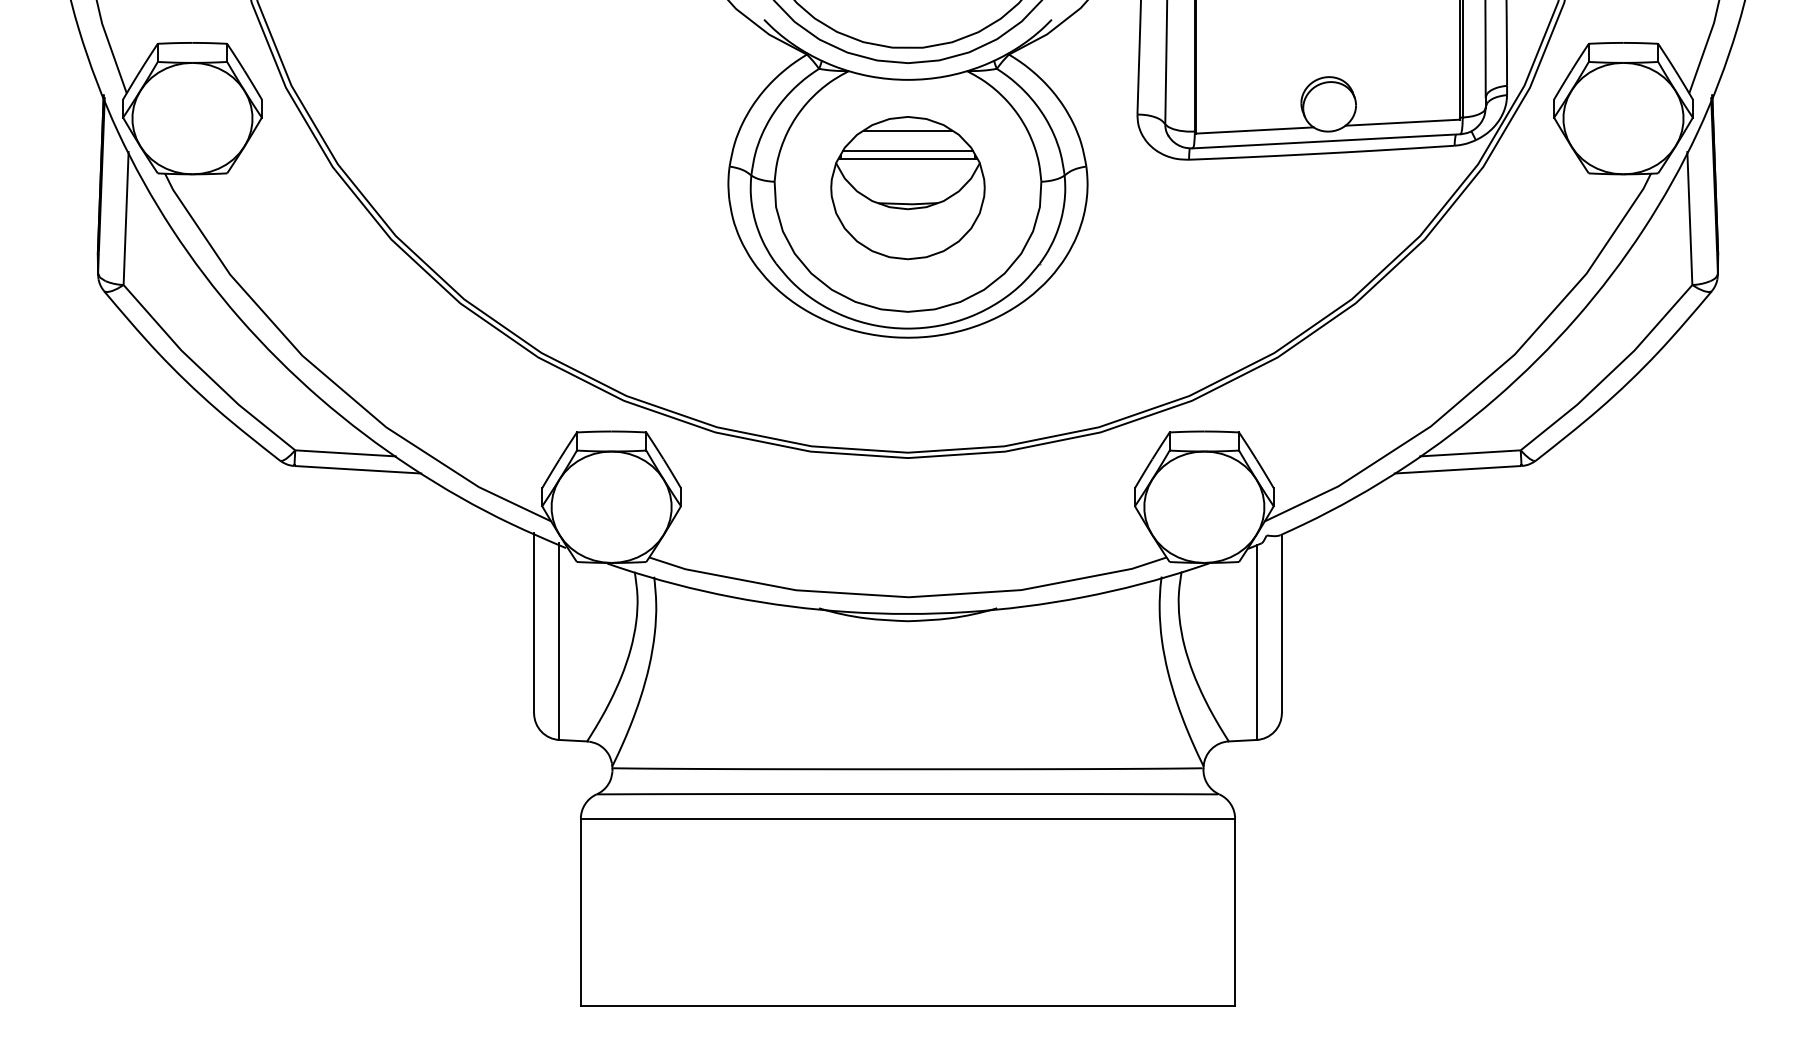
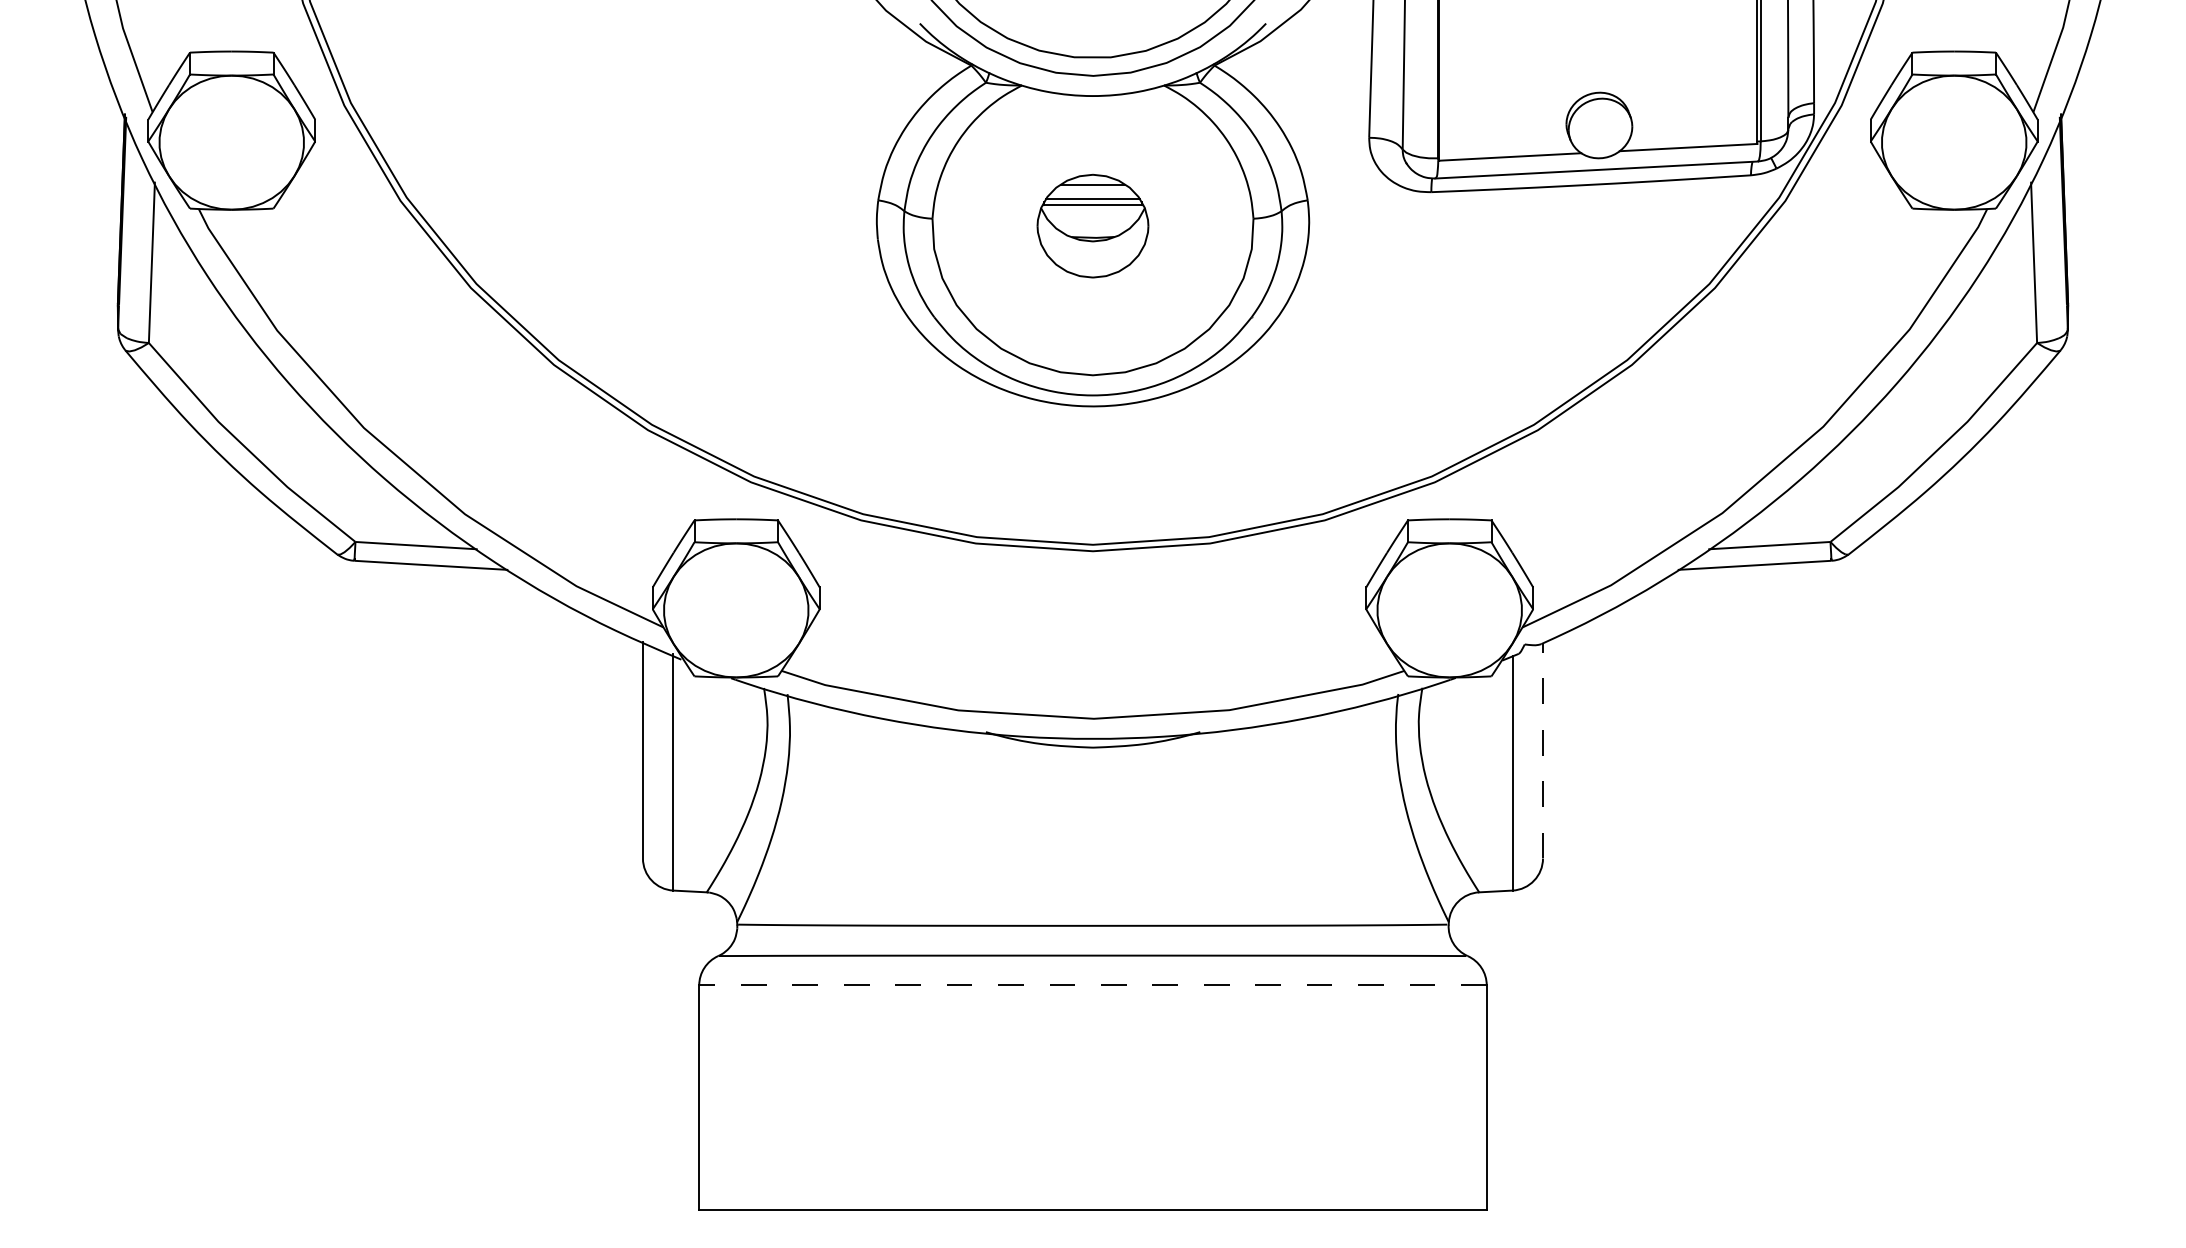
part: (907, 187) -> (1092, 225), size x0.6
line: (1282, 623) -> (1543, 750), solid -> dashed
line: (907, 818) -> (1092, 985), solid -> dashed

